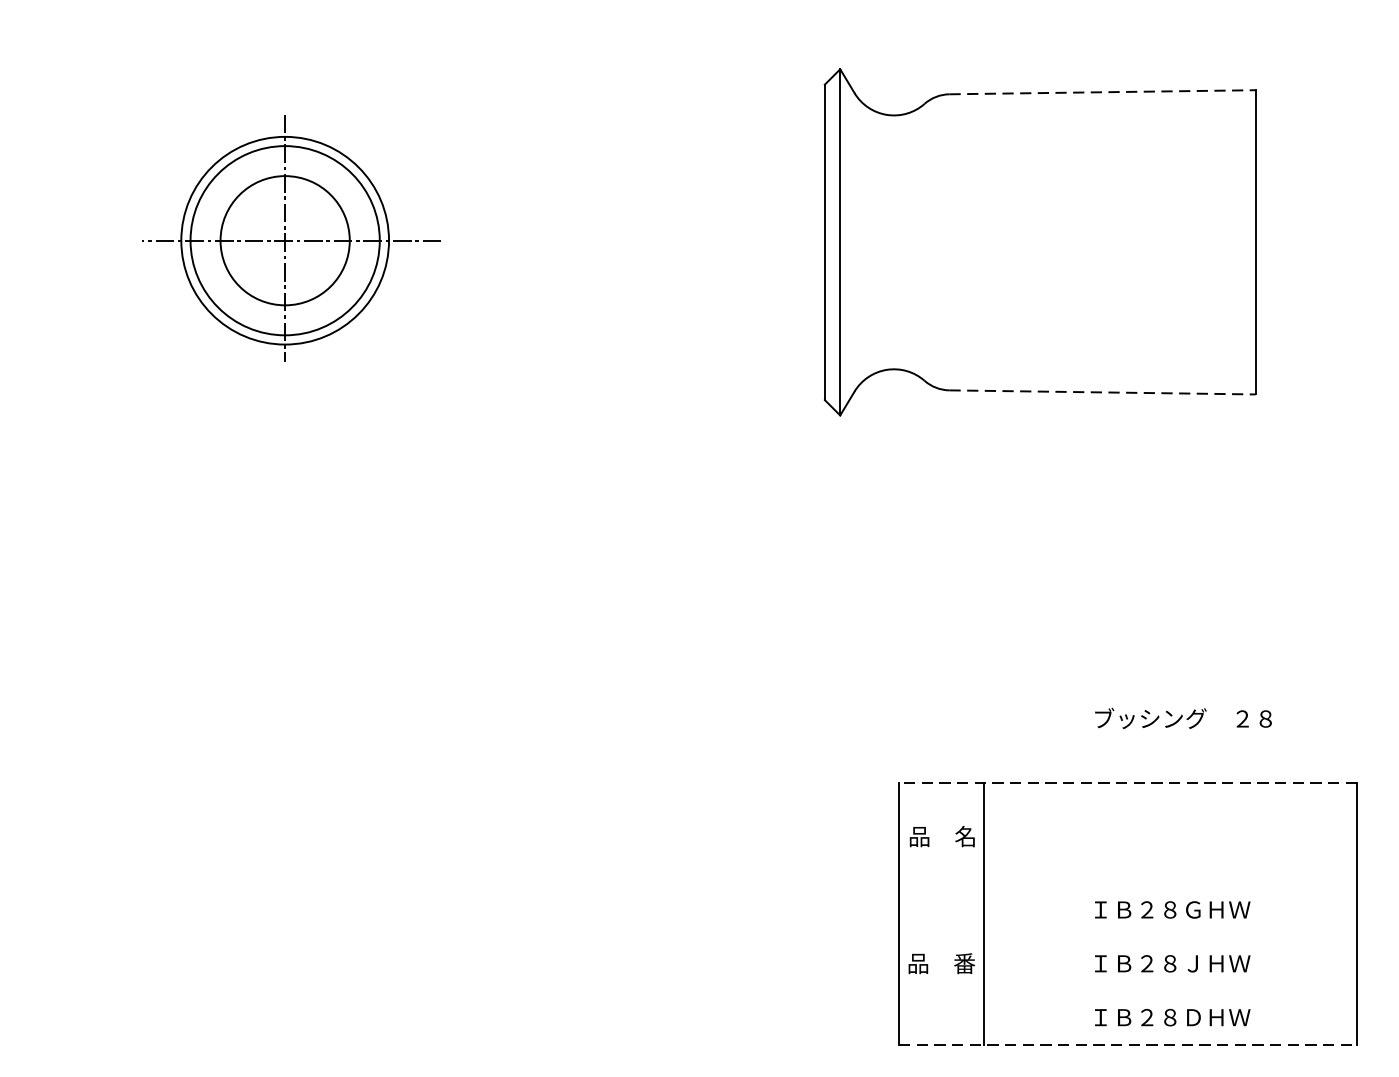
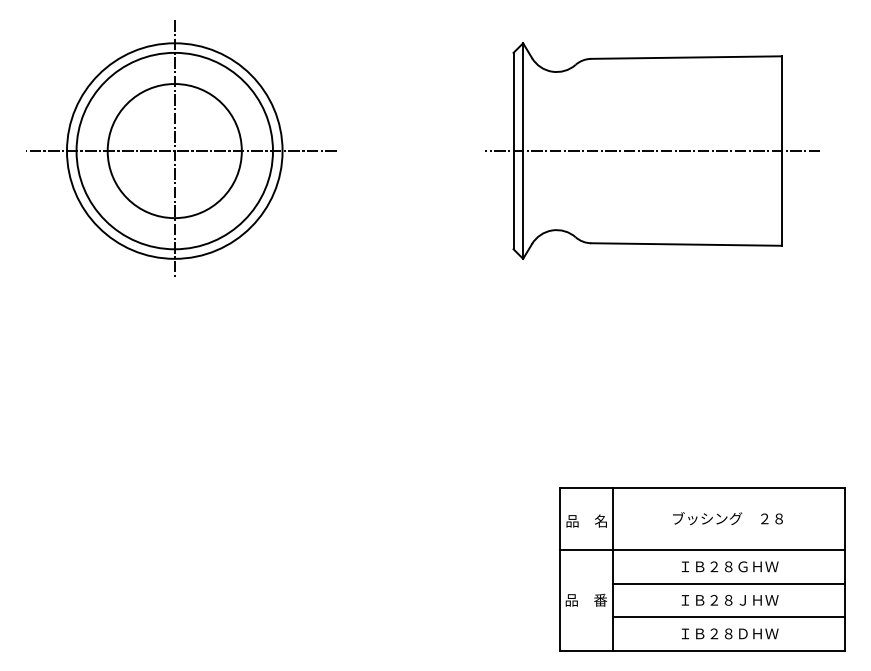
line: (1104, 92) -> (687, 57), dashed -> solid
part: (291, 238) -> (181, 148), size x1.67
line: (1047, 243) -> (652, 151), added
line: (1104, 392) -> (687, 244), dashed -> solid
text: (1182, 718) -> (727, 518), moved
line: (1128, 782) -> (702, 487), dashed -> solid
line: (1126, 883) -> (701, 550), added
line: (1169, 936) -> (728, 583), added
line: (1169, 991) -> (728, 617), added
line: (1128, 1044) -> (702, 650), dashed -> solid

